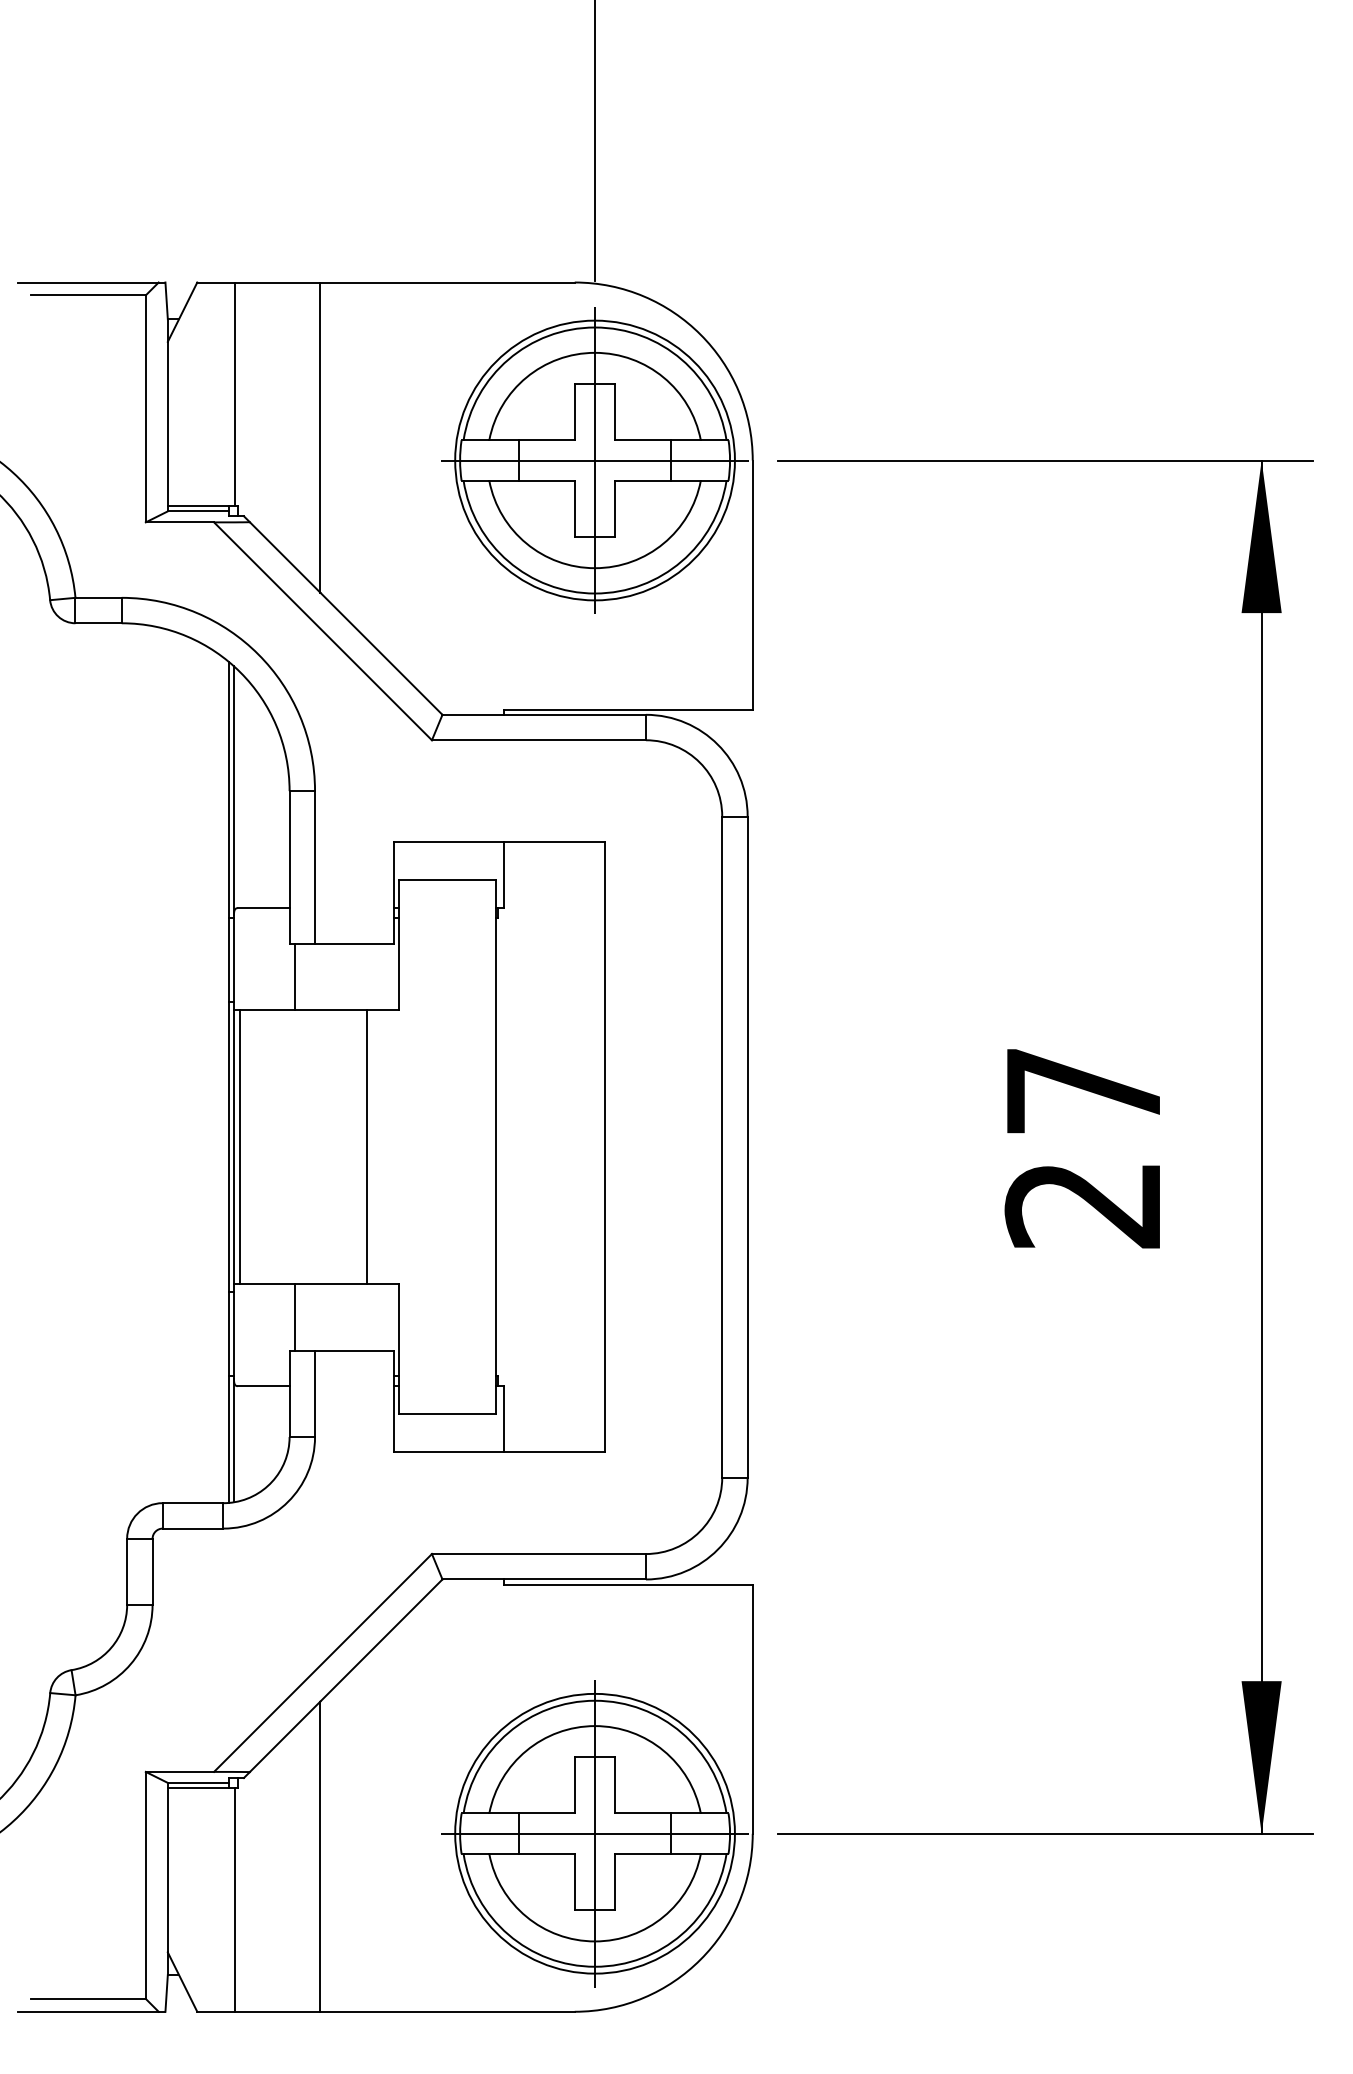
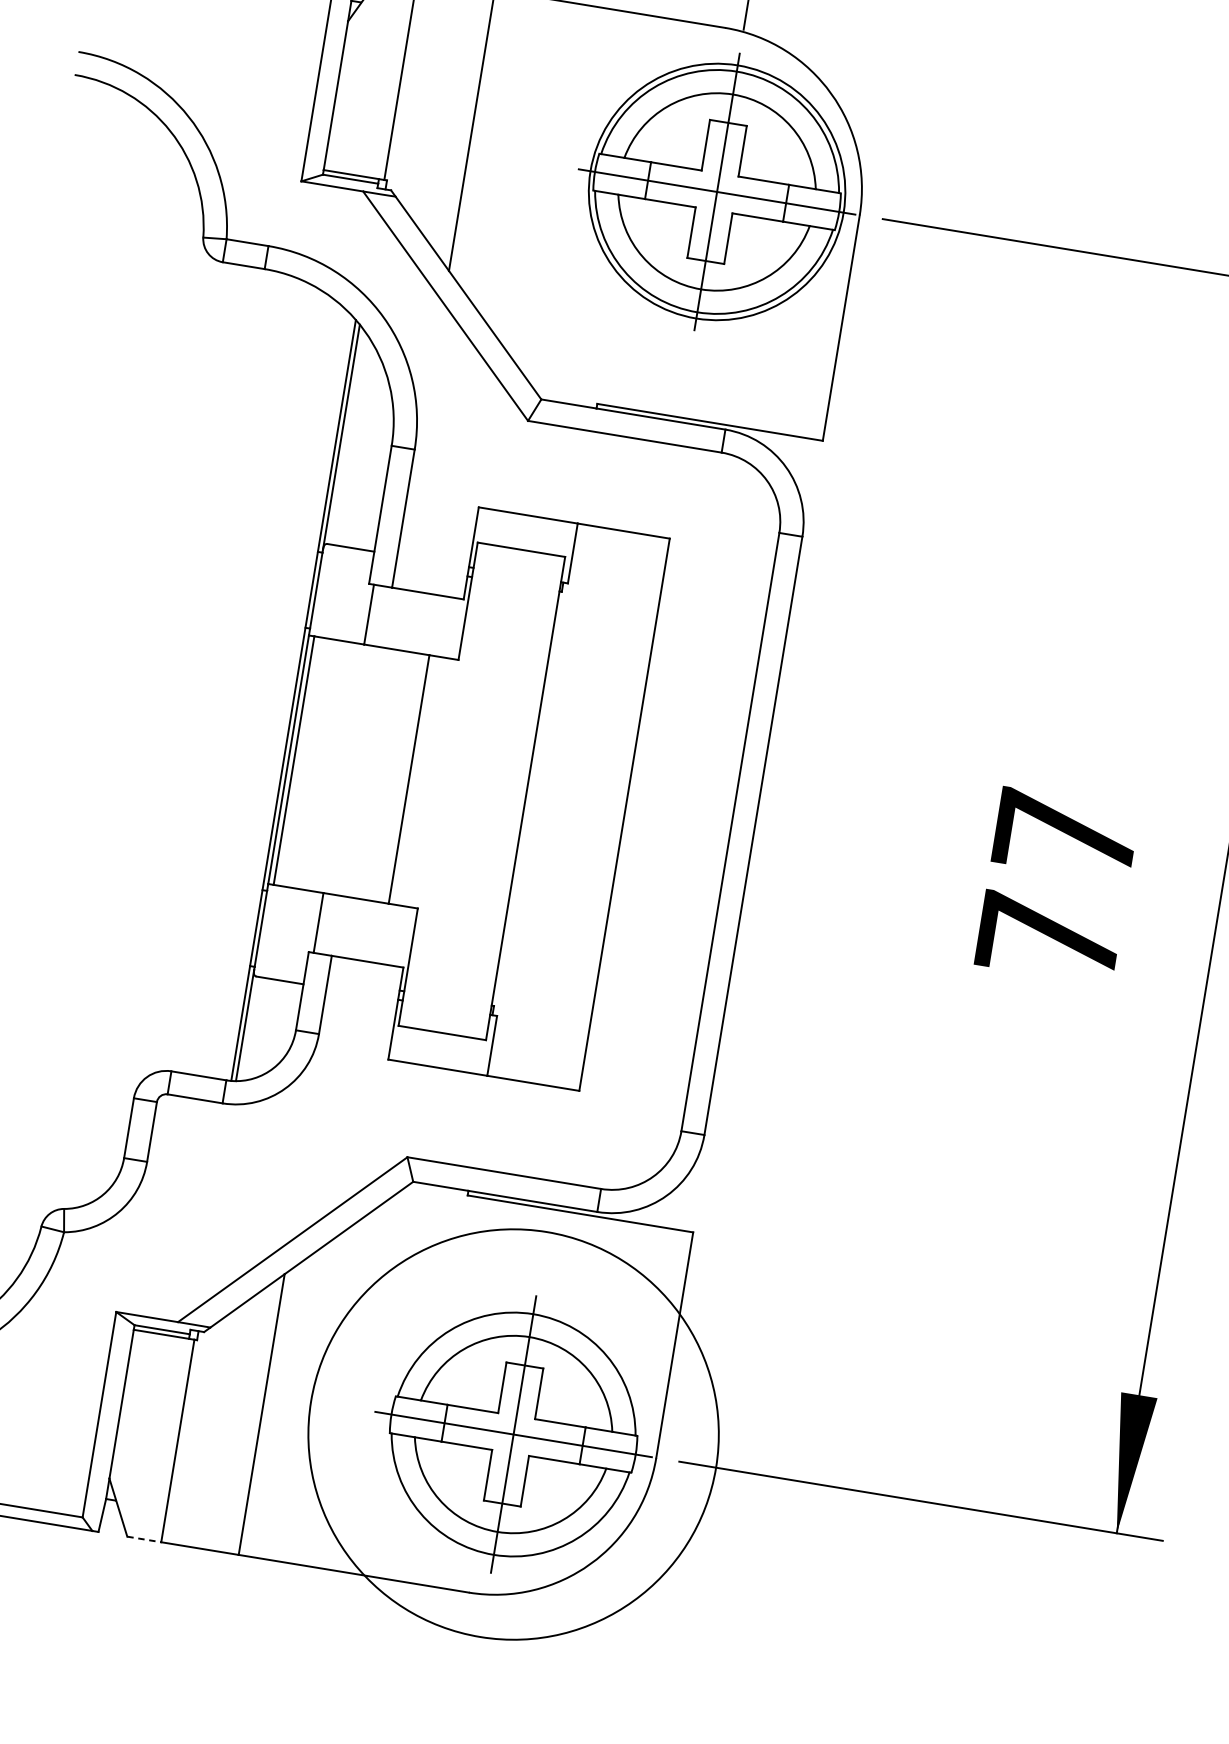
text: (1081, 1205) -> (1046, 938), 27 -> 77
circle: (594, 1833) -> (513, 1434), size x1.6
line: (216, 2011) -> (144, 1539), solid -> dashed

